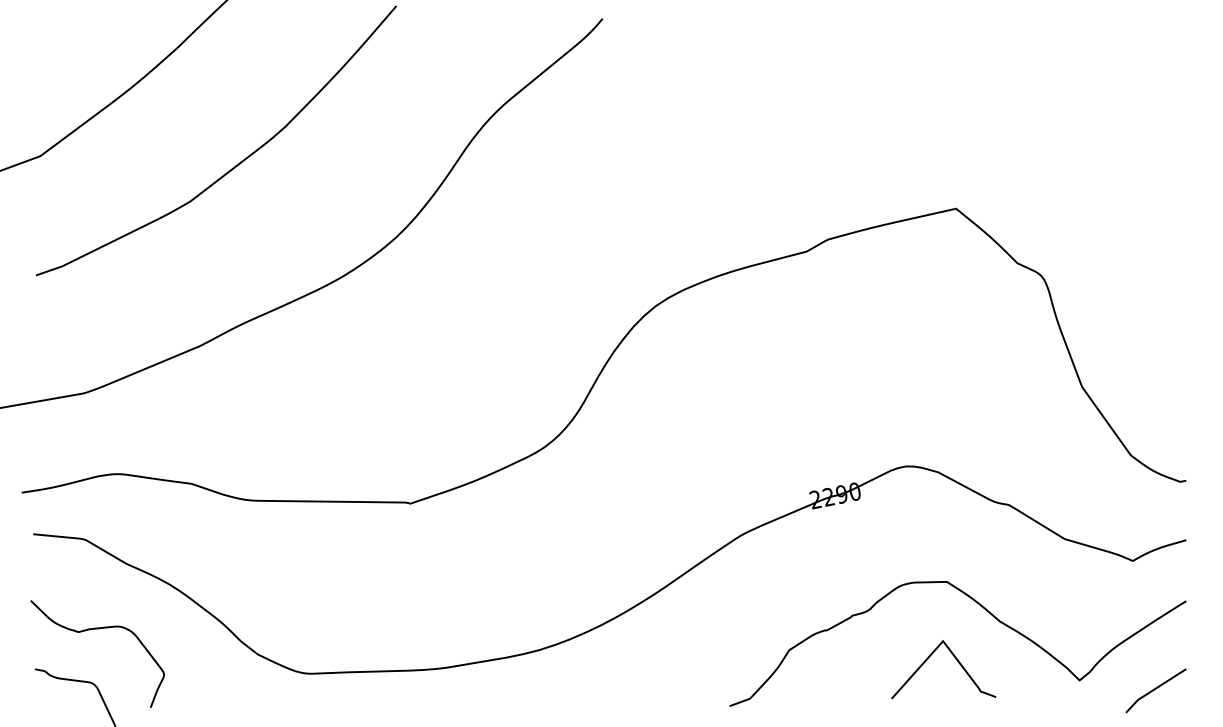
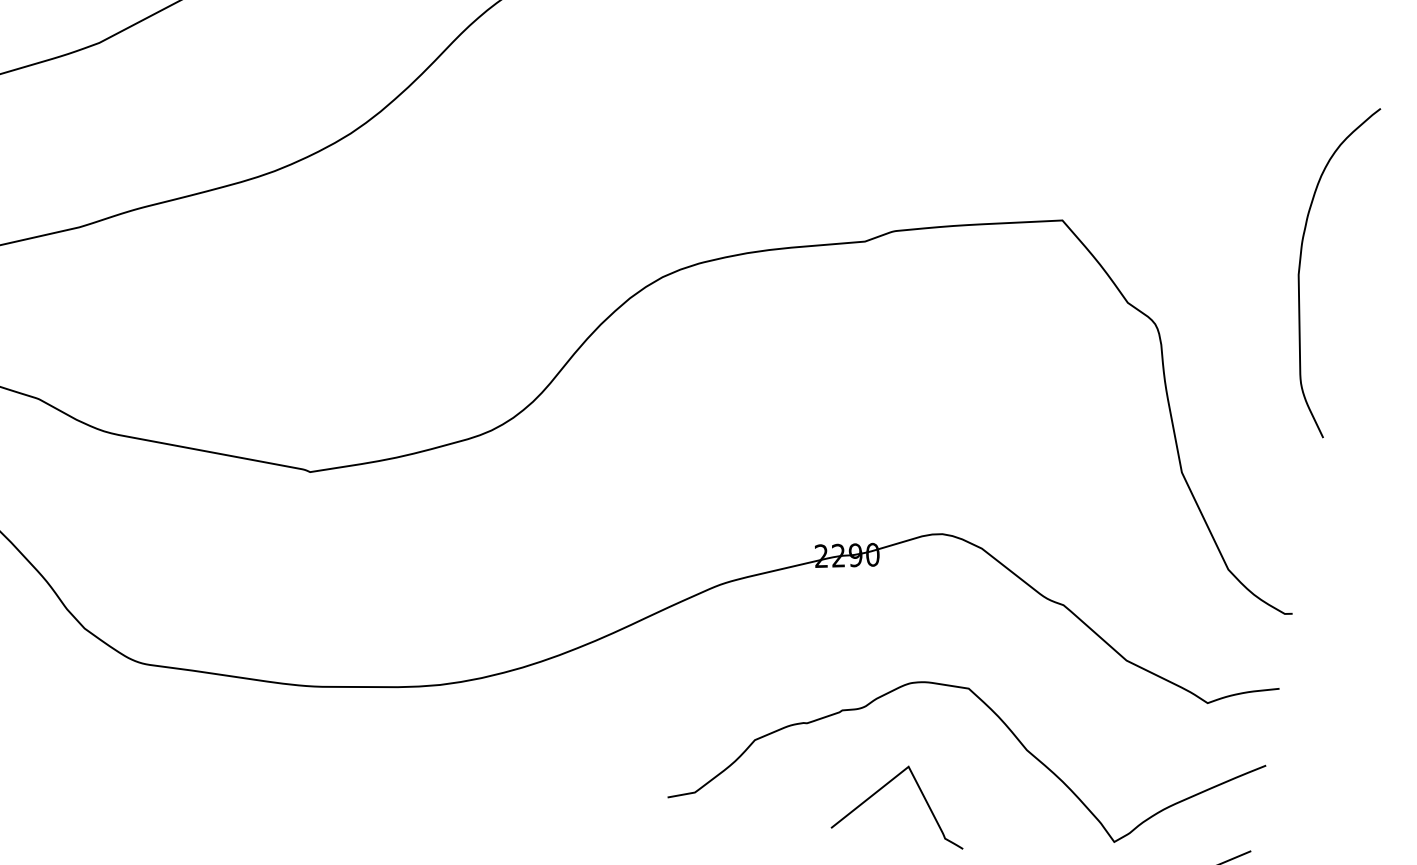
curve: (1146, 216) -> (1300, 272), added
curve: (955, 659) -> (920, 792), moved

